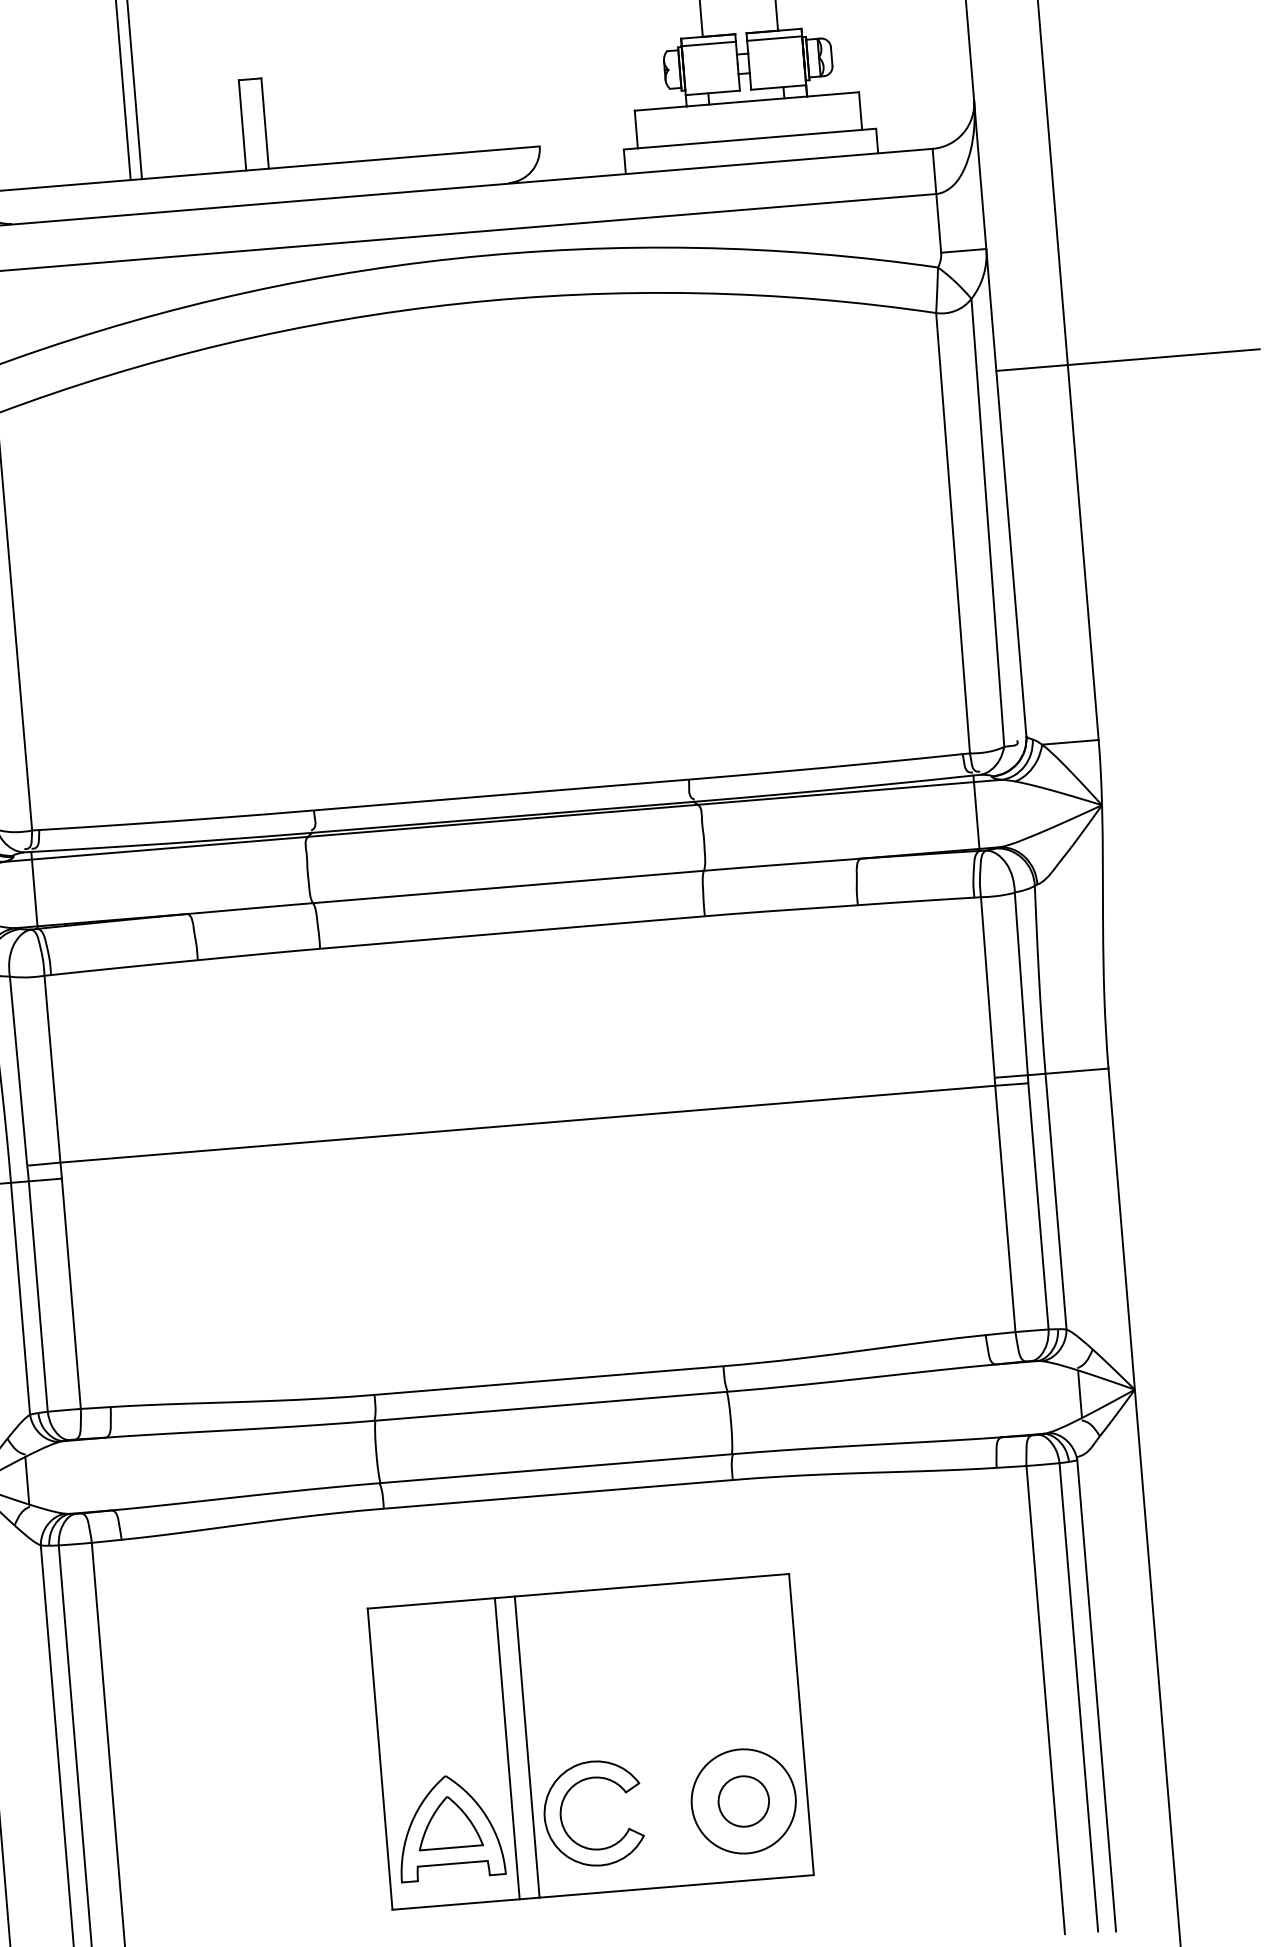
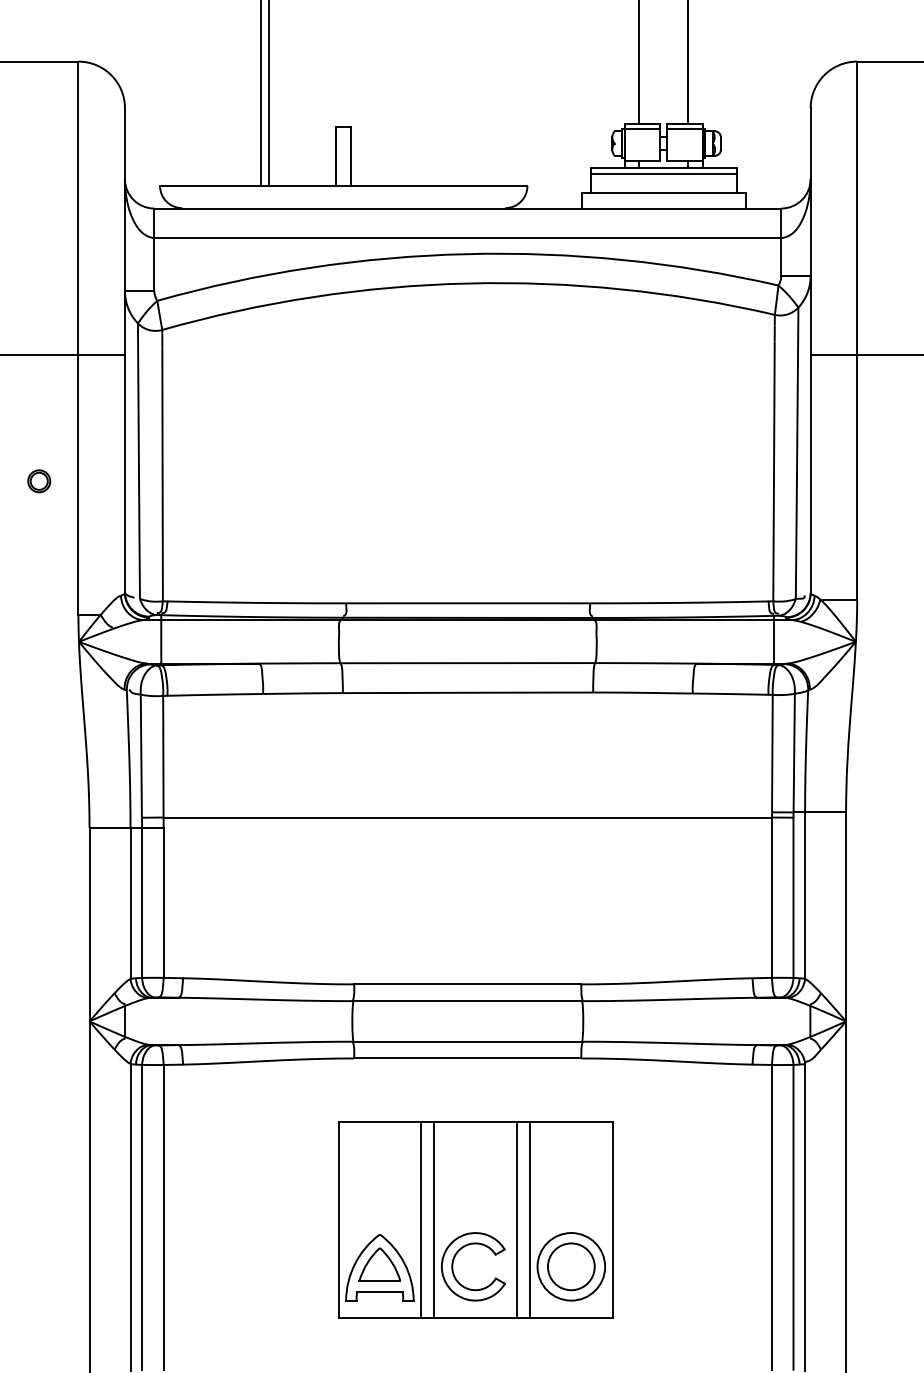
line: (747, 109) -> (663, 173), added
line: (673, 1735) -> (529, 1220), added
line: (655, 1737) -> (517, 1220), added
circle: (743, 1800) -> (571, 1266), size x1.43

